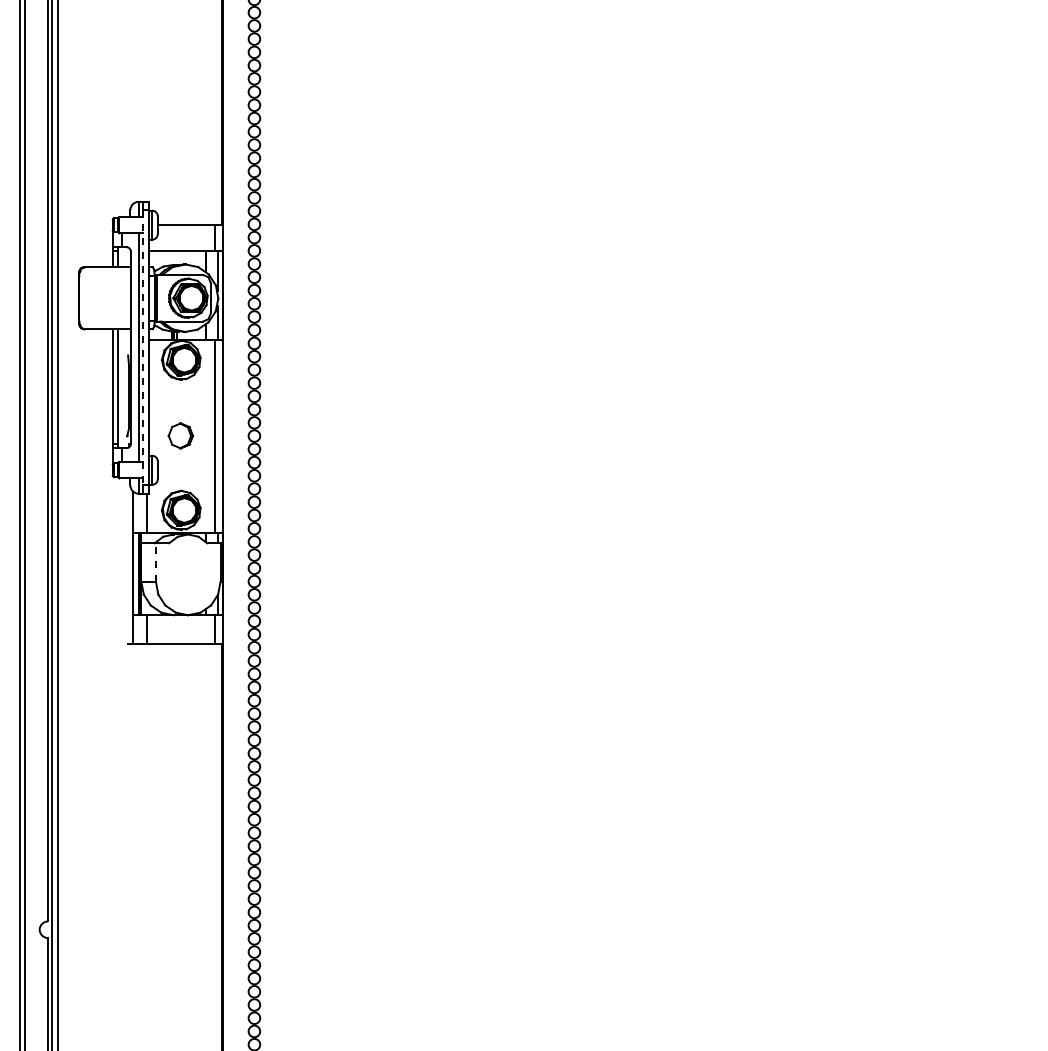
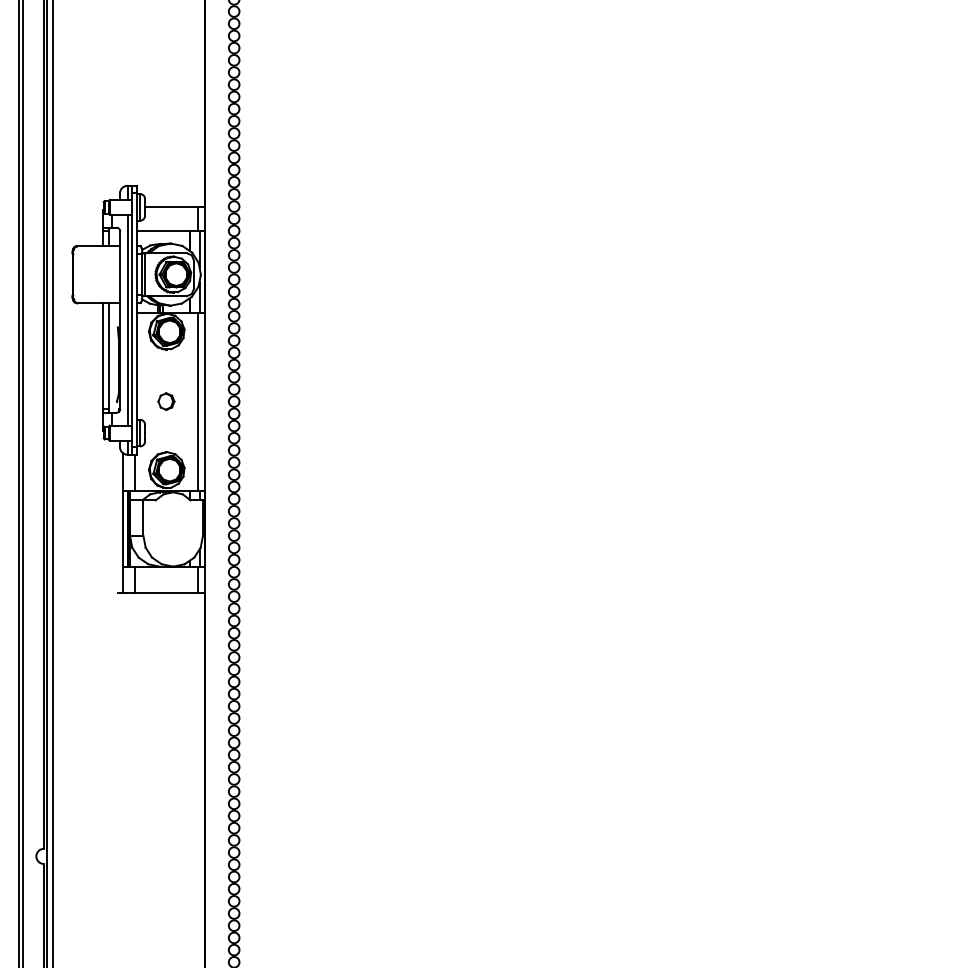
line: (143, 347) -> (131, 320), dashed -> solid
part: (180, 436) -> (166, 402), size x0.71
line: (155, 562) -> (143, 518), dashed -> solid

